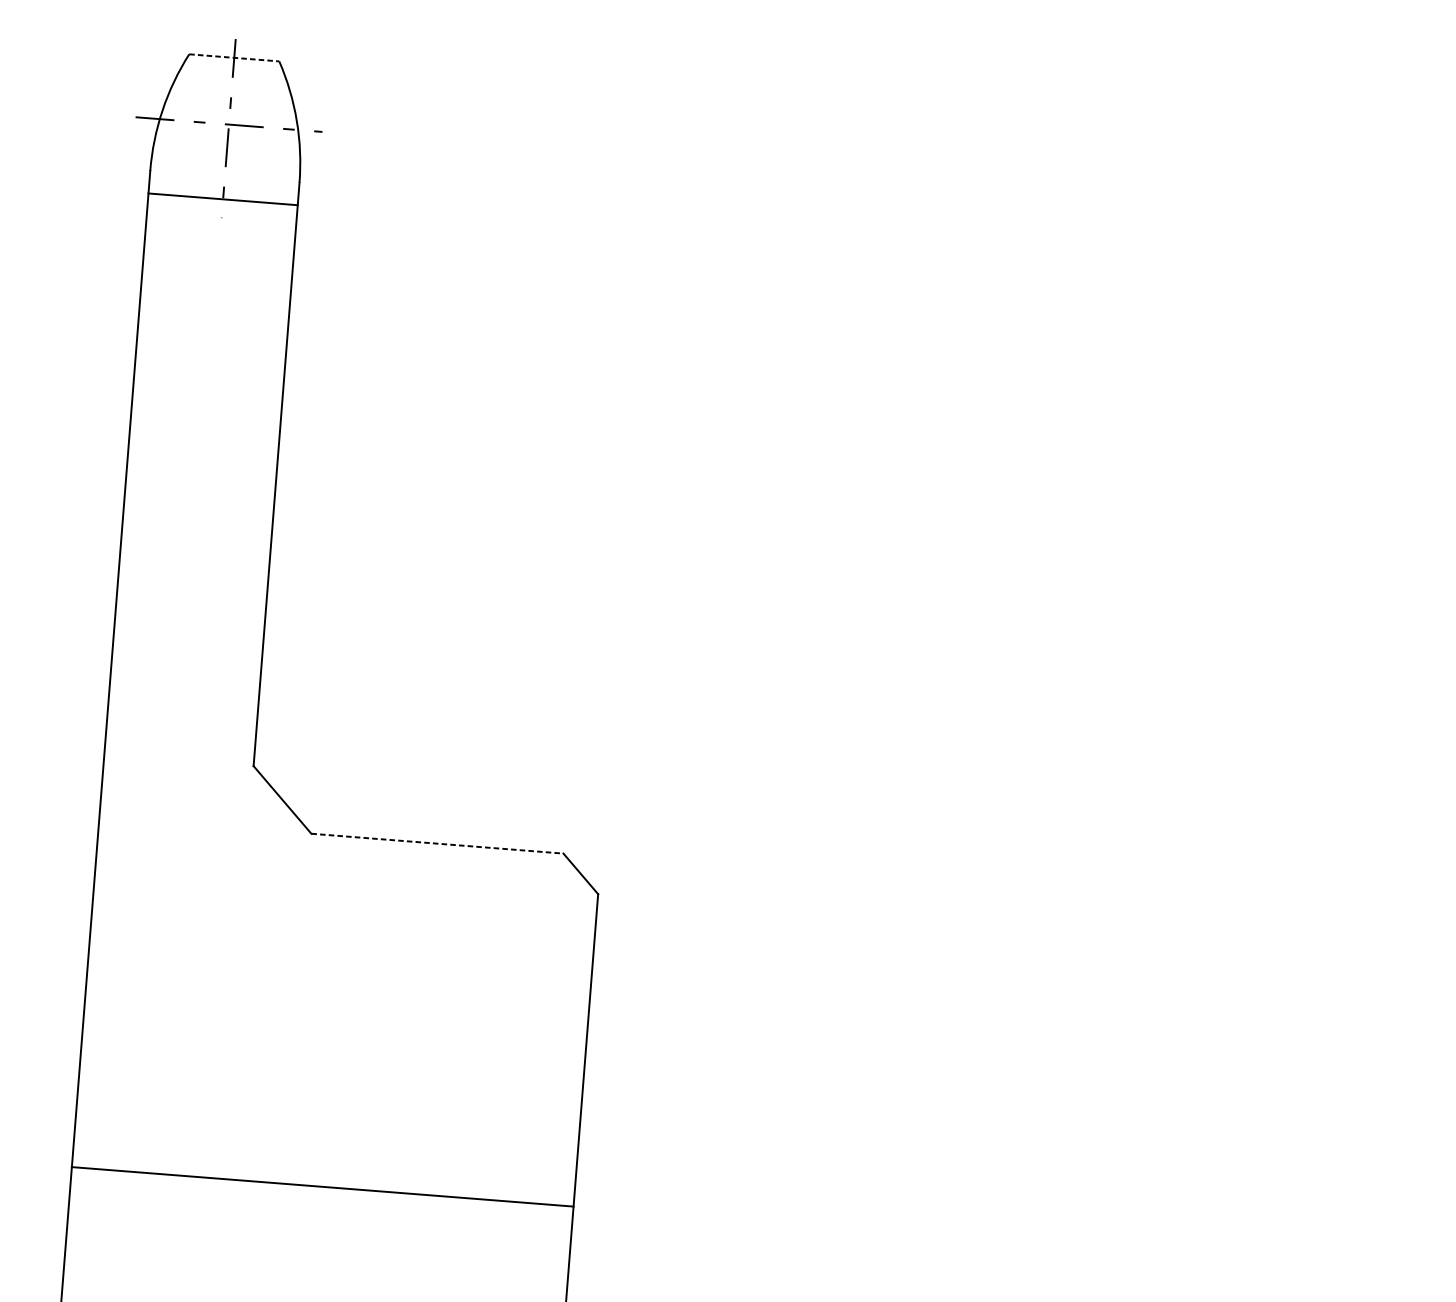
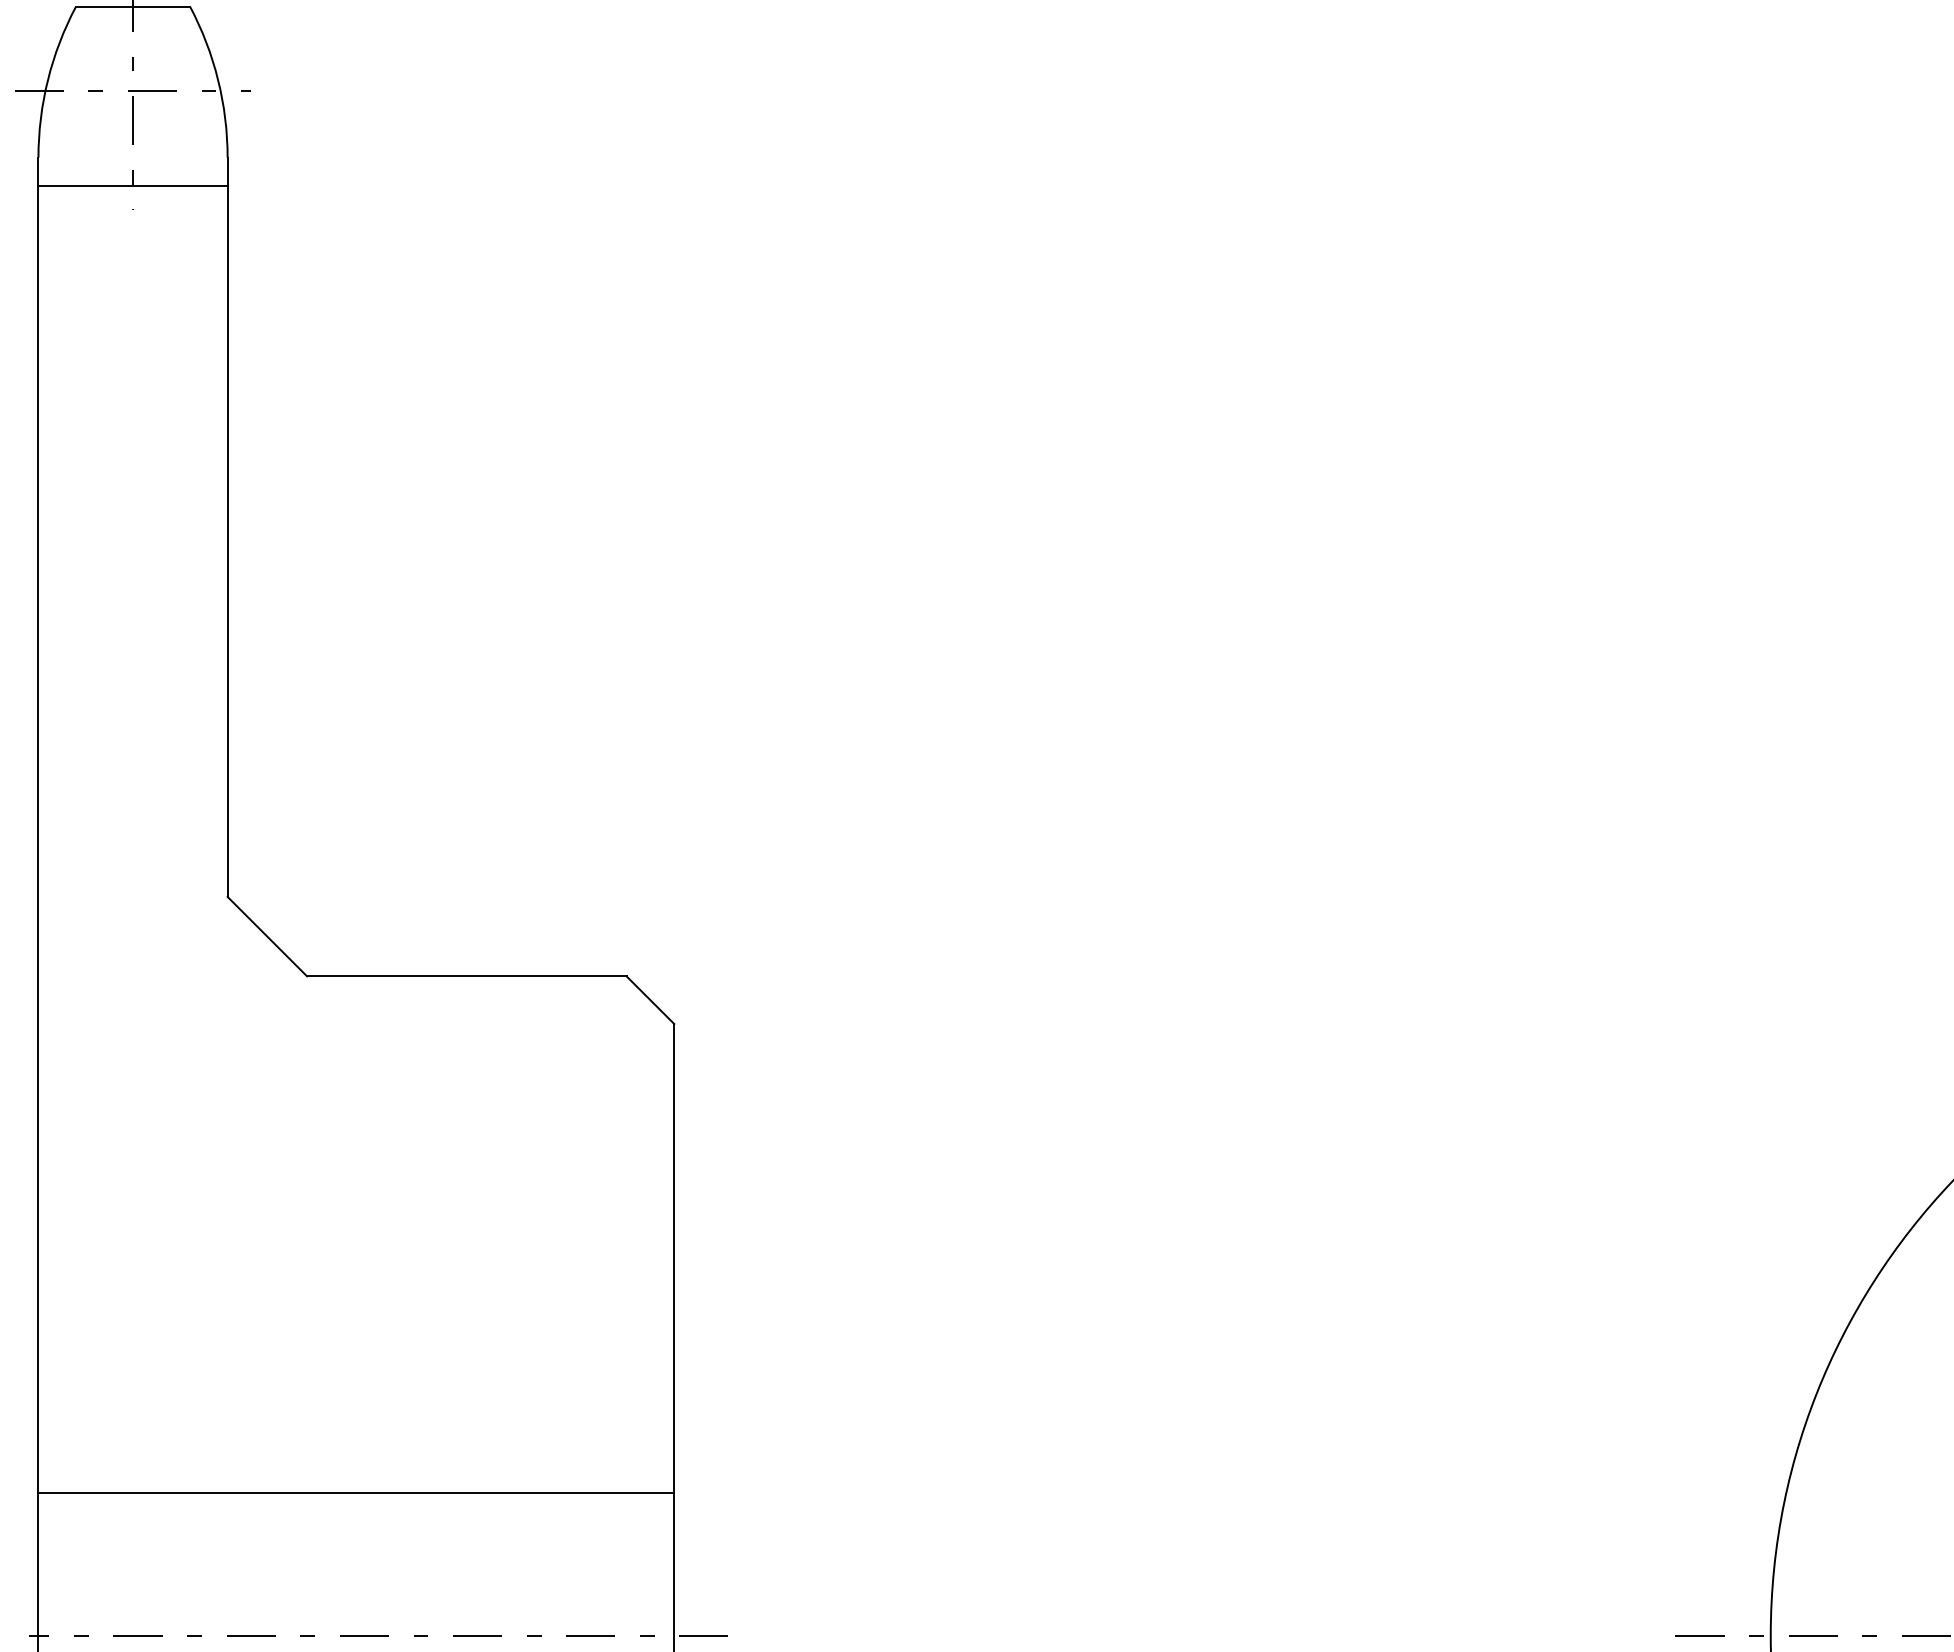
line: (234, 57) -> (133, 6), dashed -> solid
line: (437, 843) -> (466, 976), dashed -> solid
line: (322, 1186) -> (356, 1492), moved

